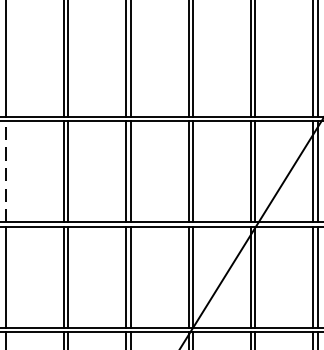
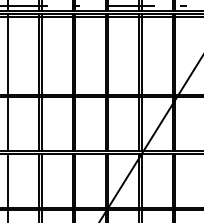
line: (6, 170) -> (8, 123), dashed -> solid

